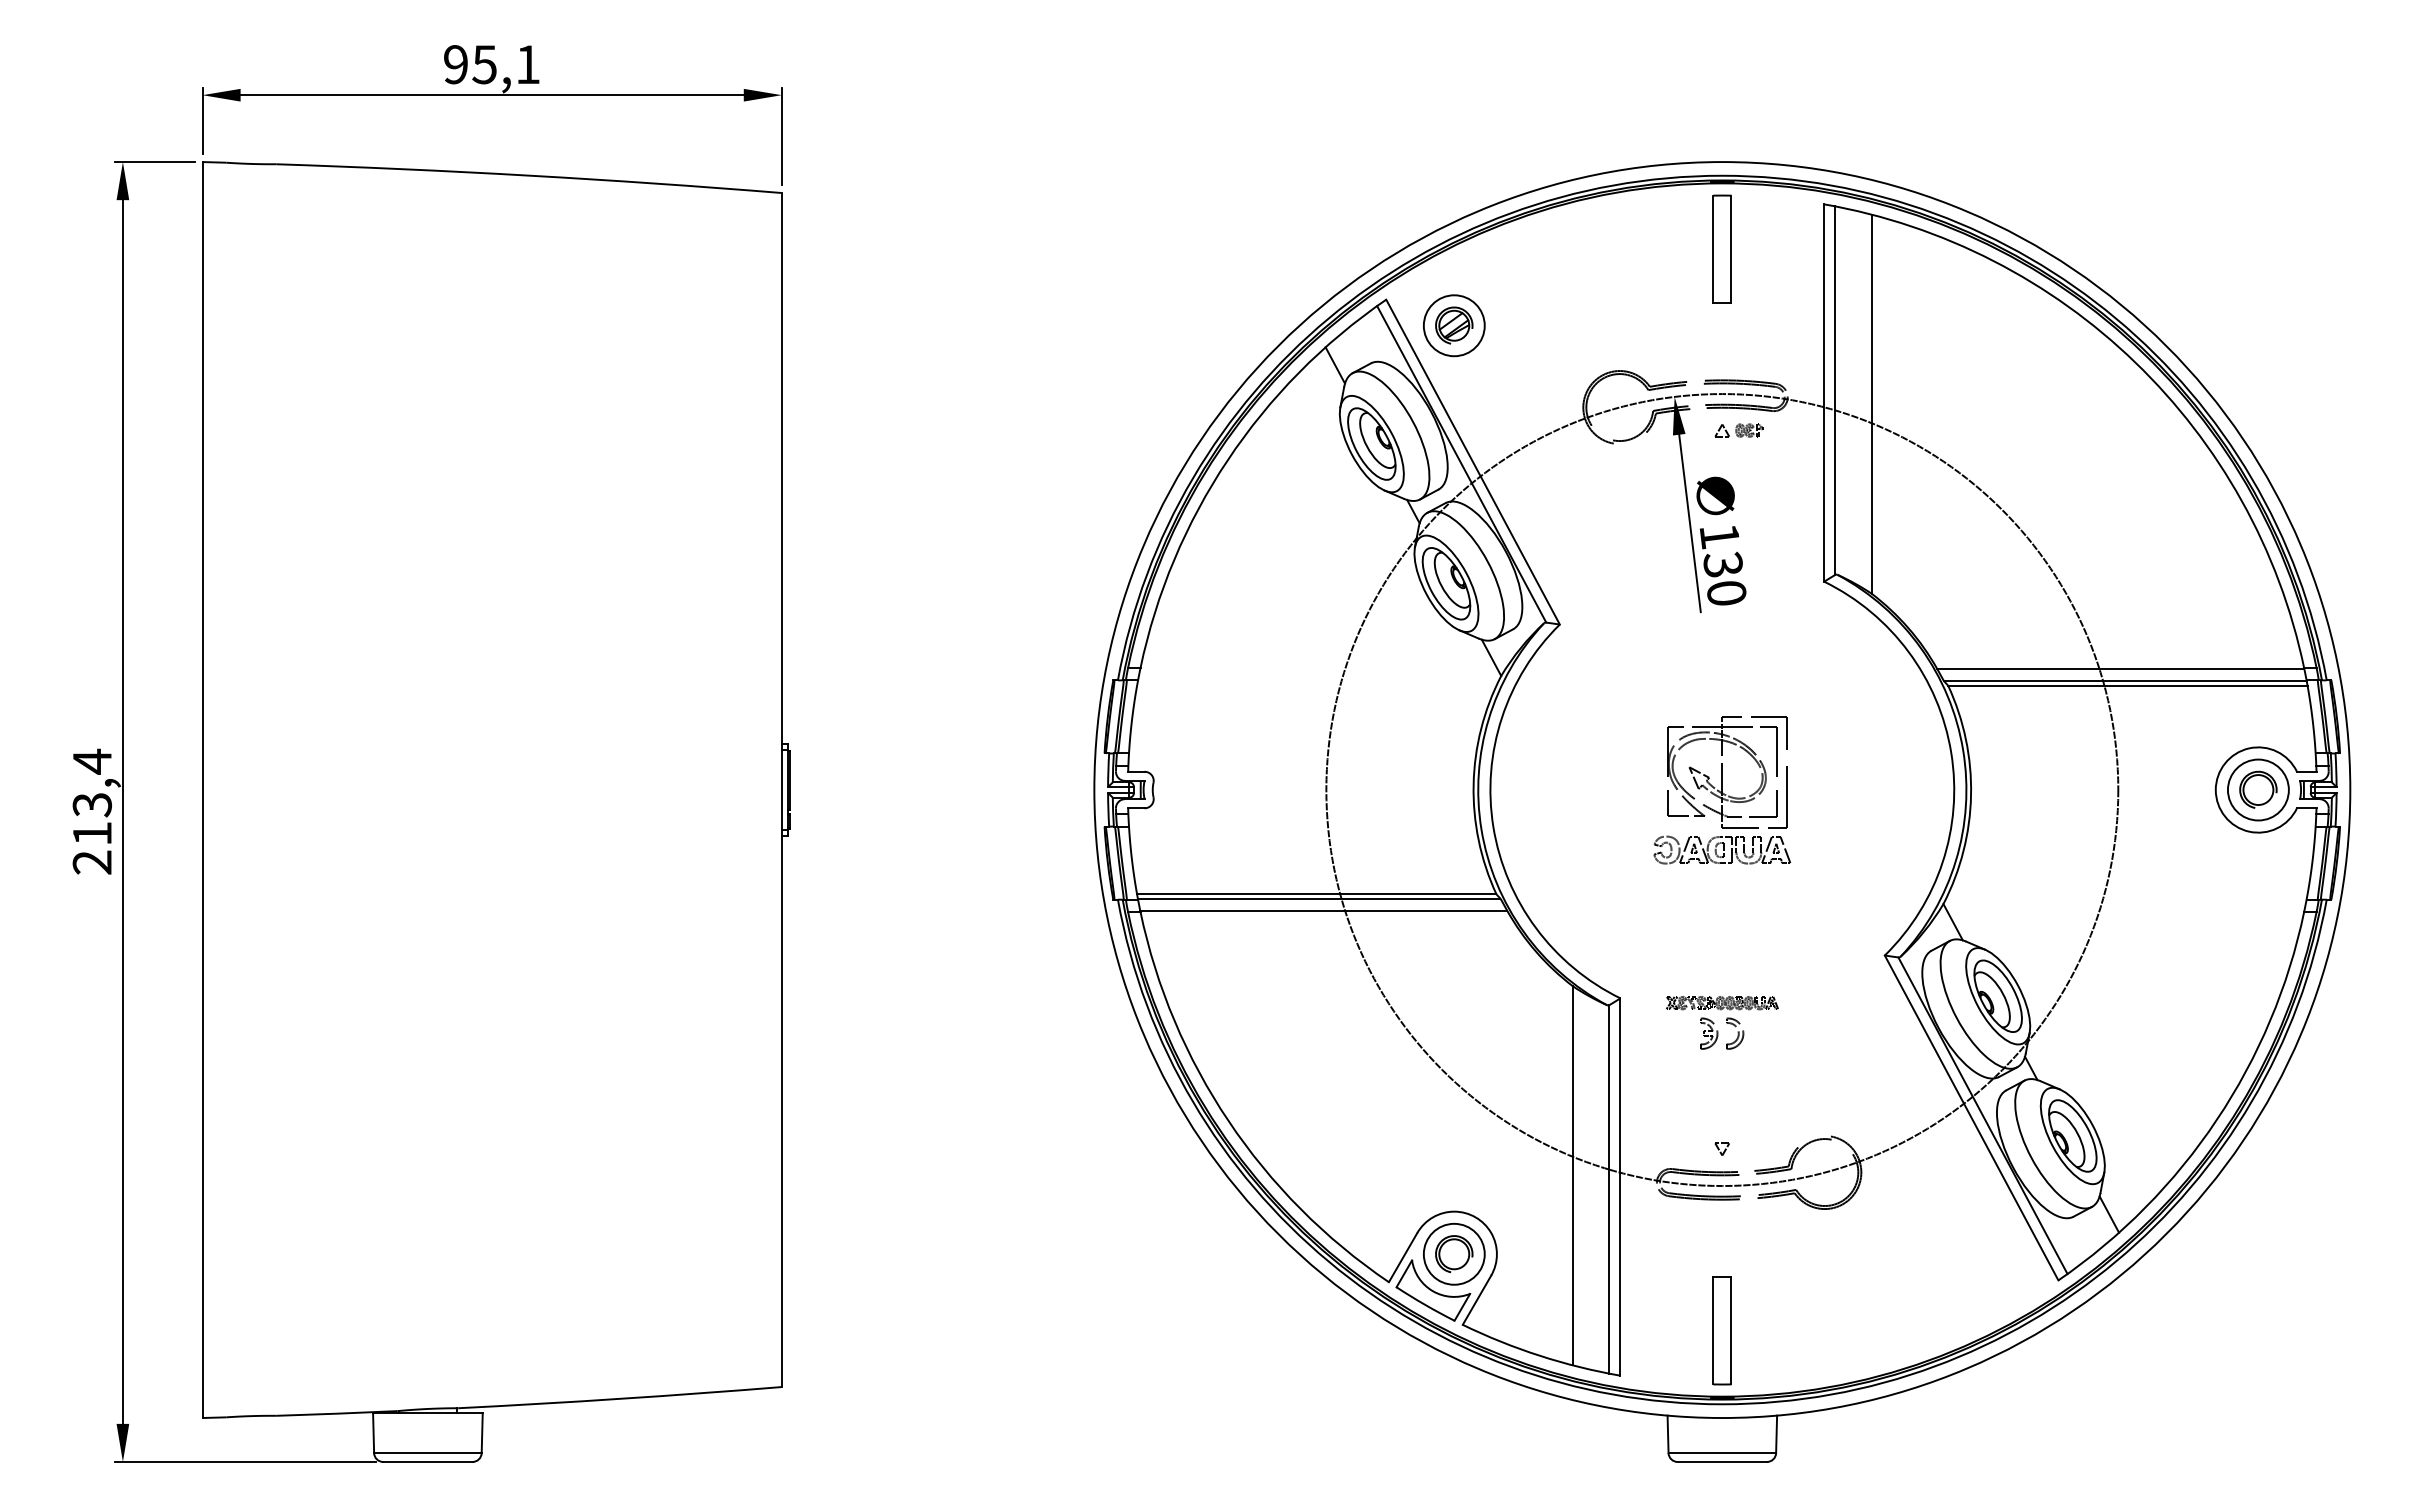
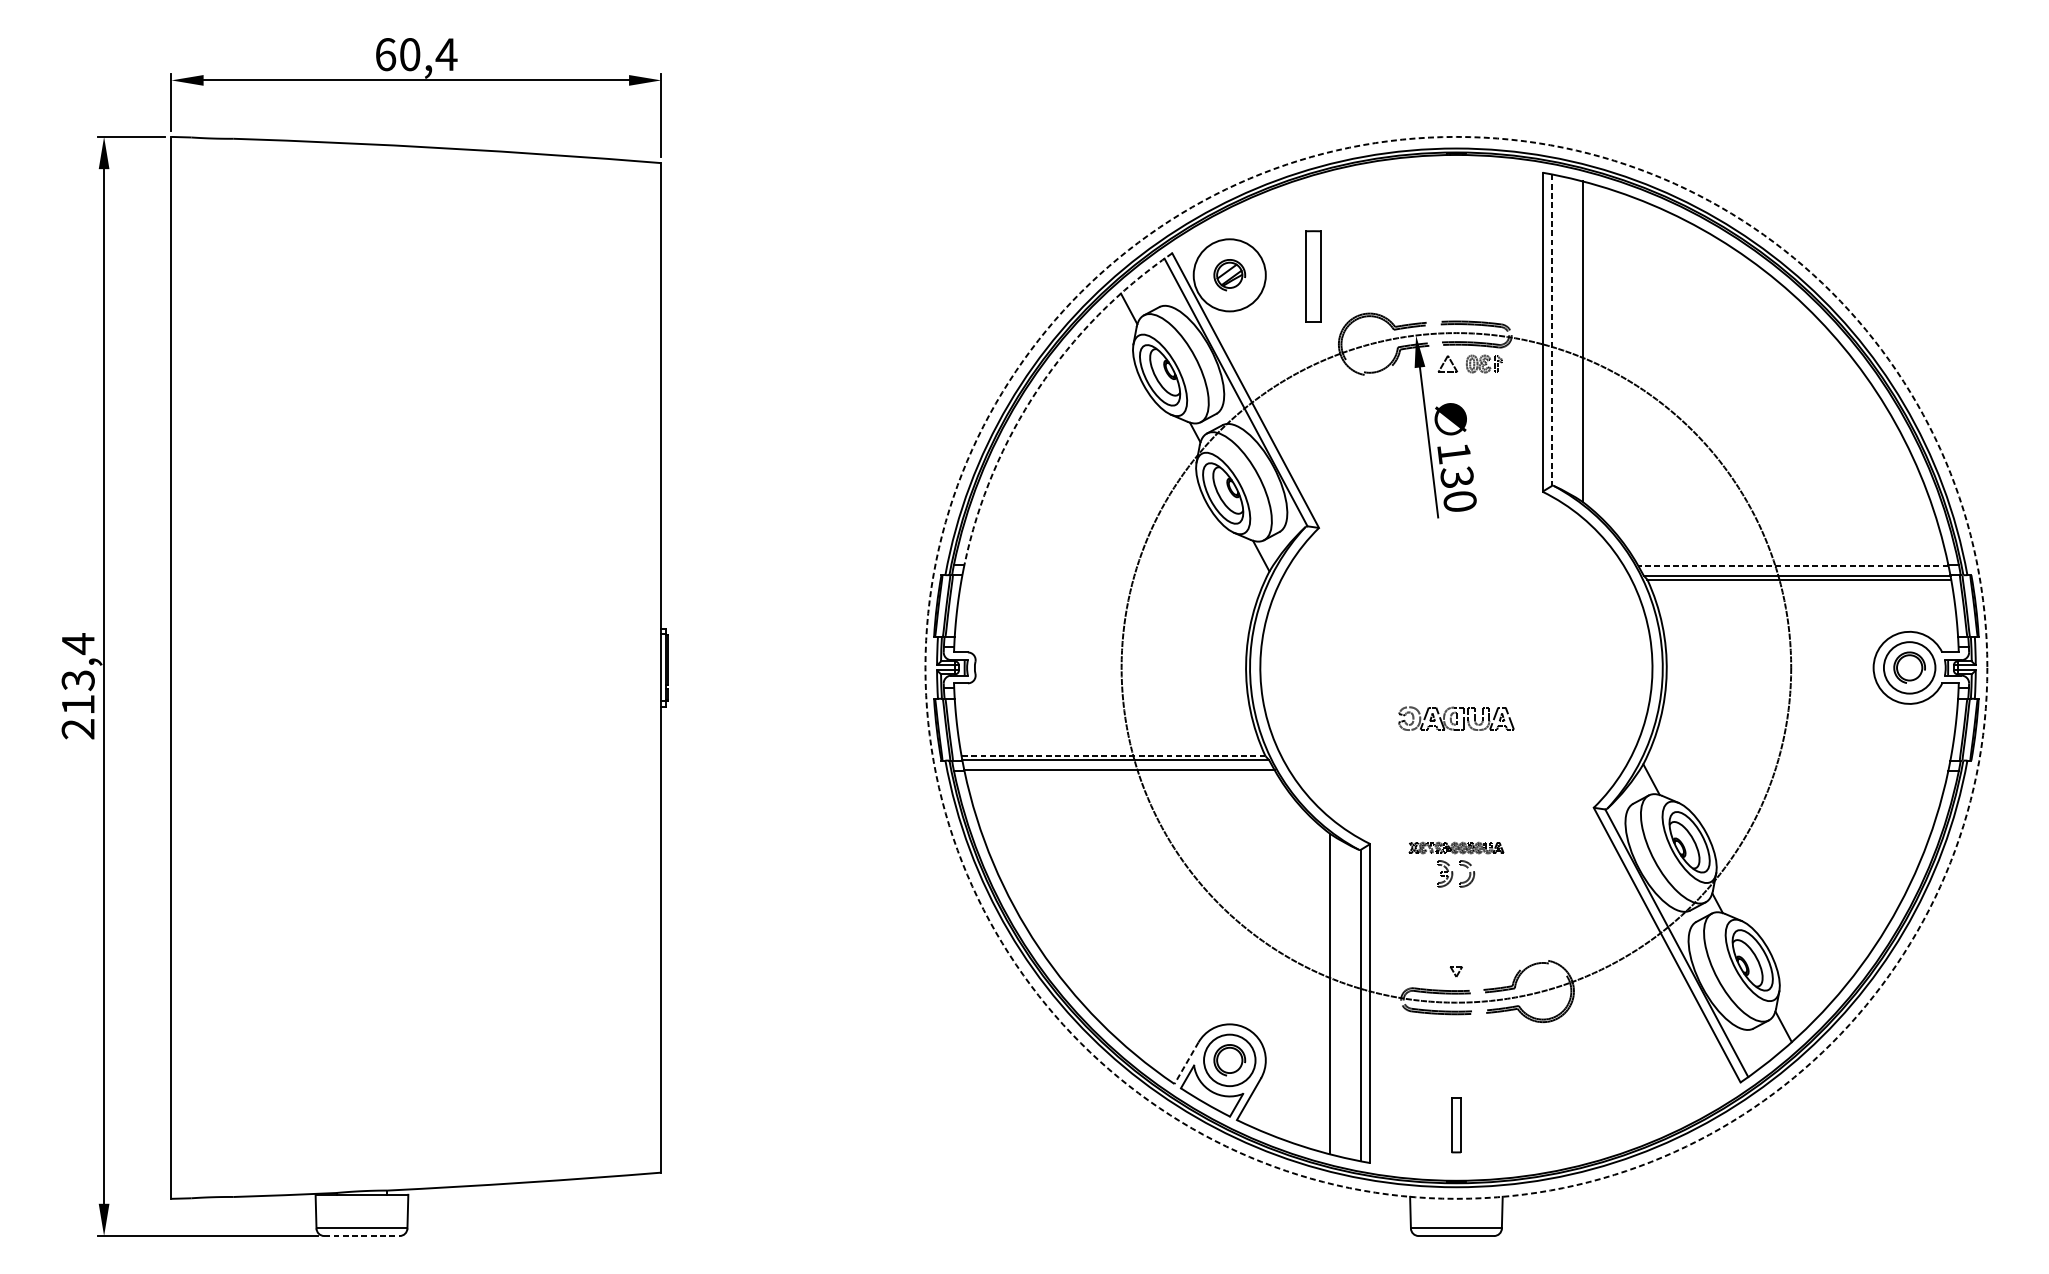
text: (492, 64) -> (416, 54), 95,1 -> 60,4
part: (1721, 248) -> (1312, 275), moved
circle: (1453, 325) -> (1229, 275), size x1.4
line: (1835, 391) -> (1552, 330), solid -> dashed
part: (1738, 430) -> (1470, 363), size x1.6
arc: (1227, 460) -> (1038, 389), solid -> dashed
line: (2120, 669) -> (1793, 565), solid -> dashed
part: (1727, 772) -> (1460, 653), removed
circle: (1722, 790) -> (1456, 668), solid -> dashed
line: (1316, 894) -> (1113, 756), solid -> dashed
line: (1402, 1258) -> (1185, 1063), solid -> dashed
part: (1721, 1330) -> (1455, 1124), size x0.6
line: (427, 1461) -> (361, 1235), solid -> dashed

